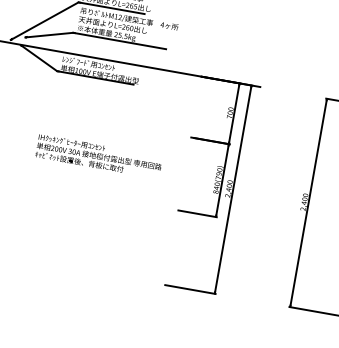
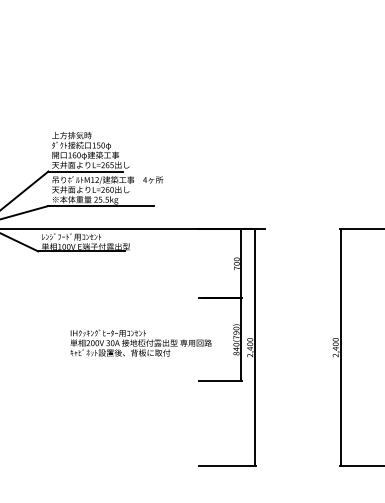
text: (98, 155) -> (140, 342), moved

